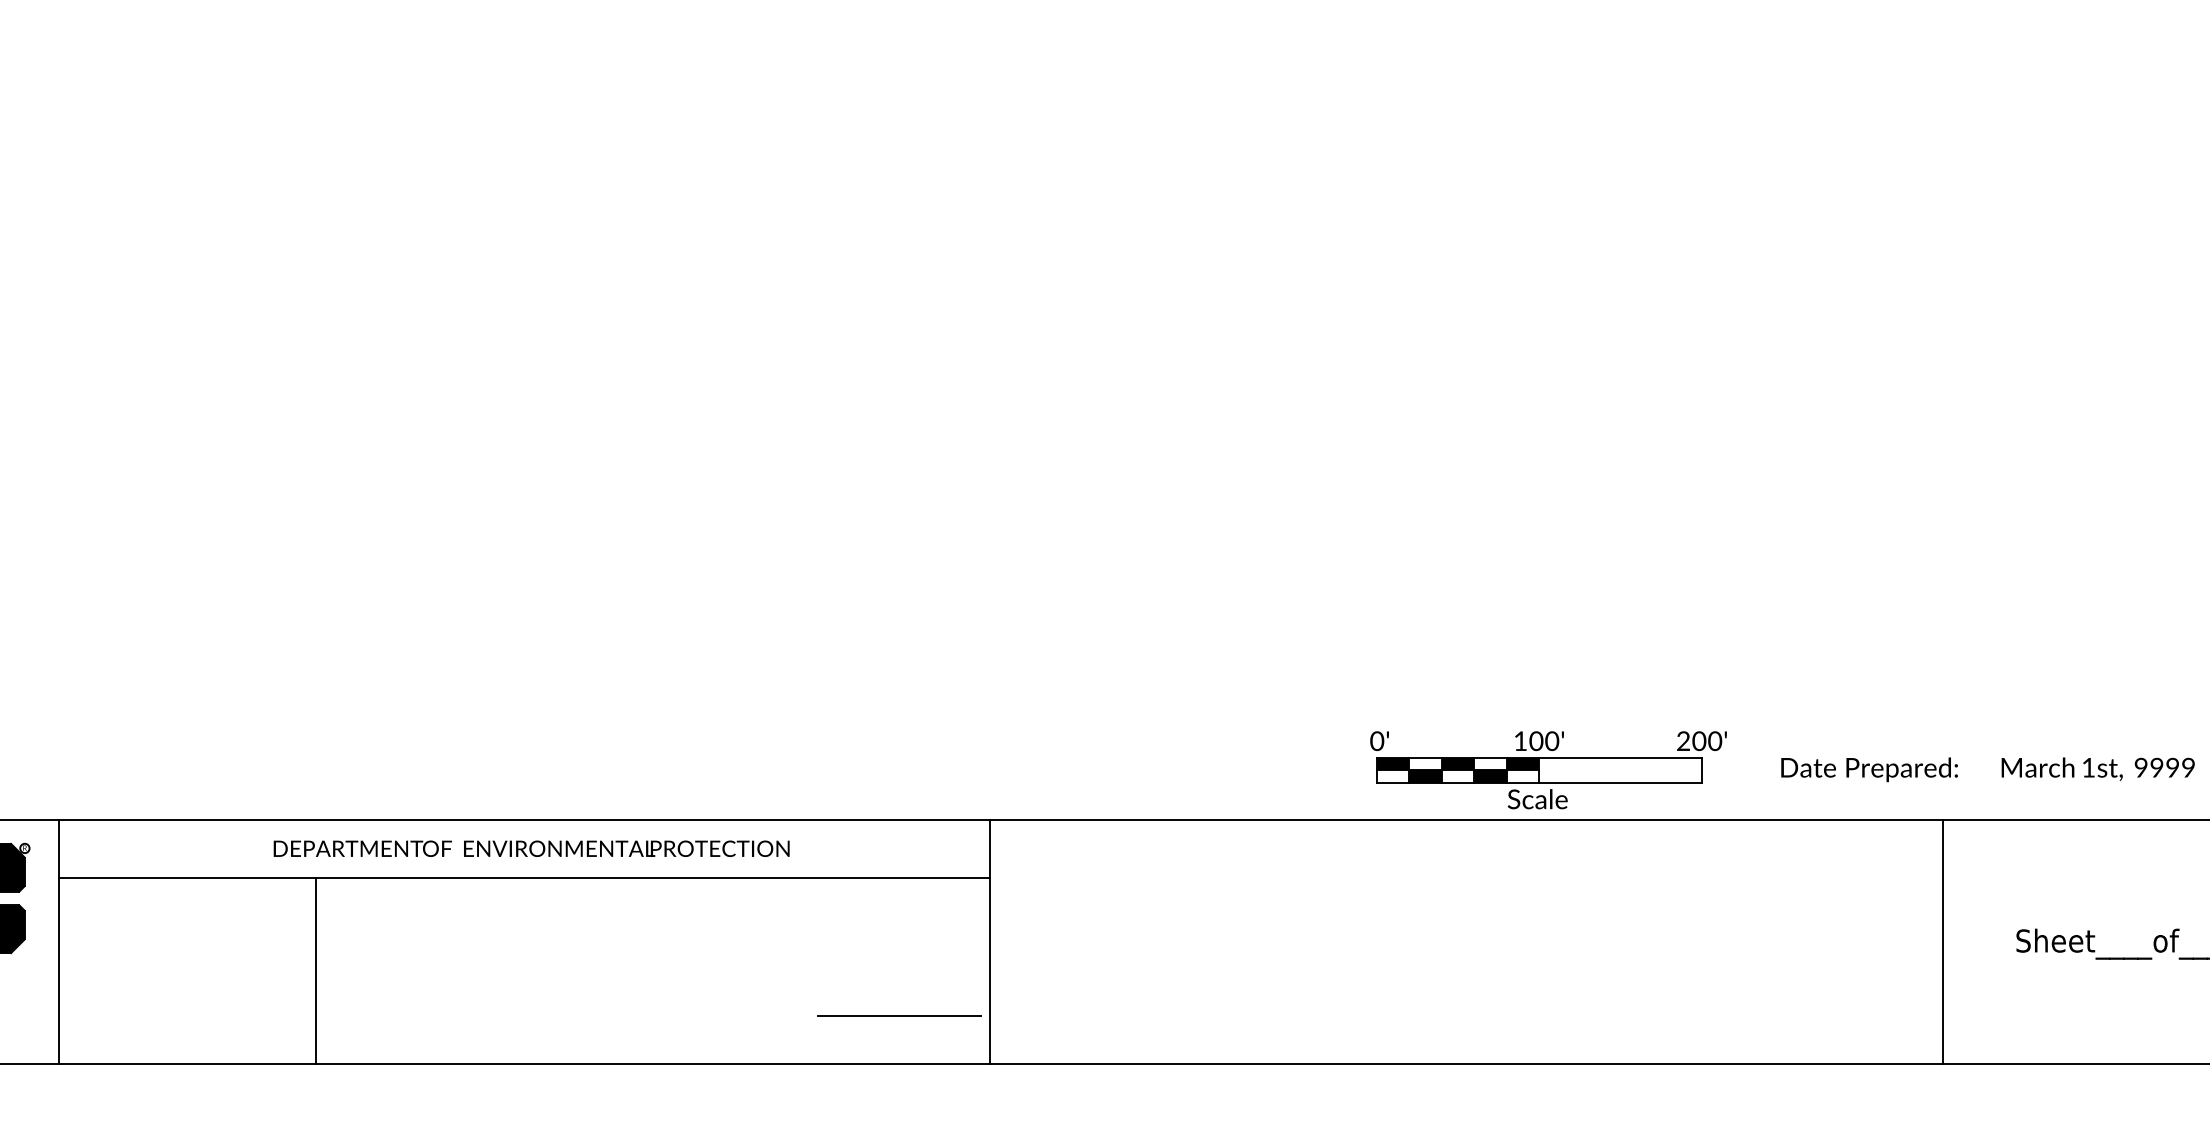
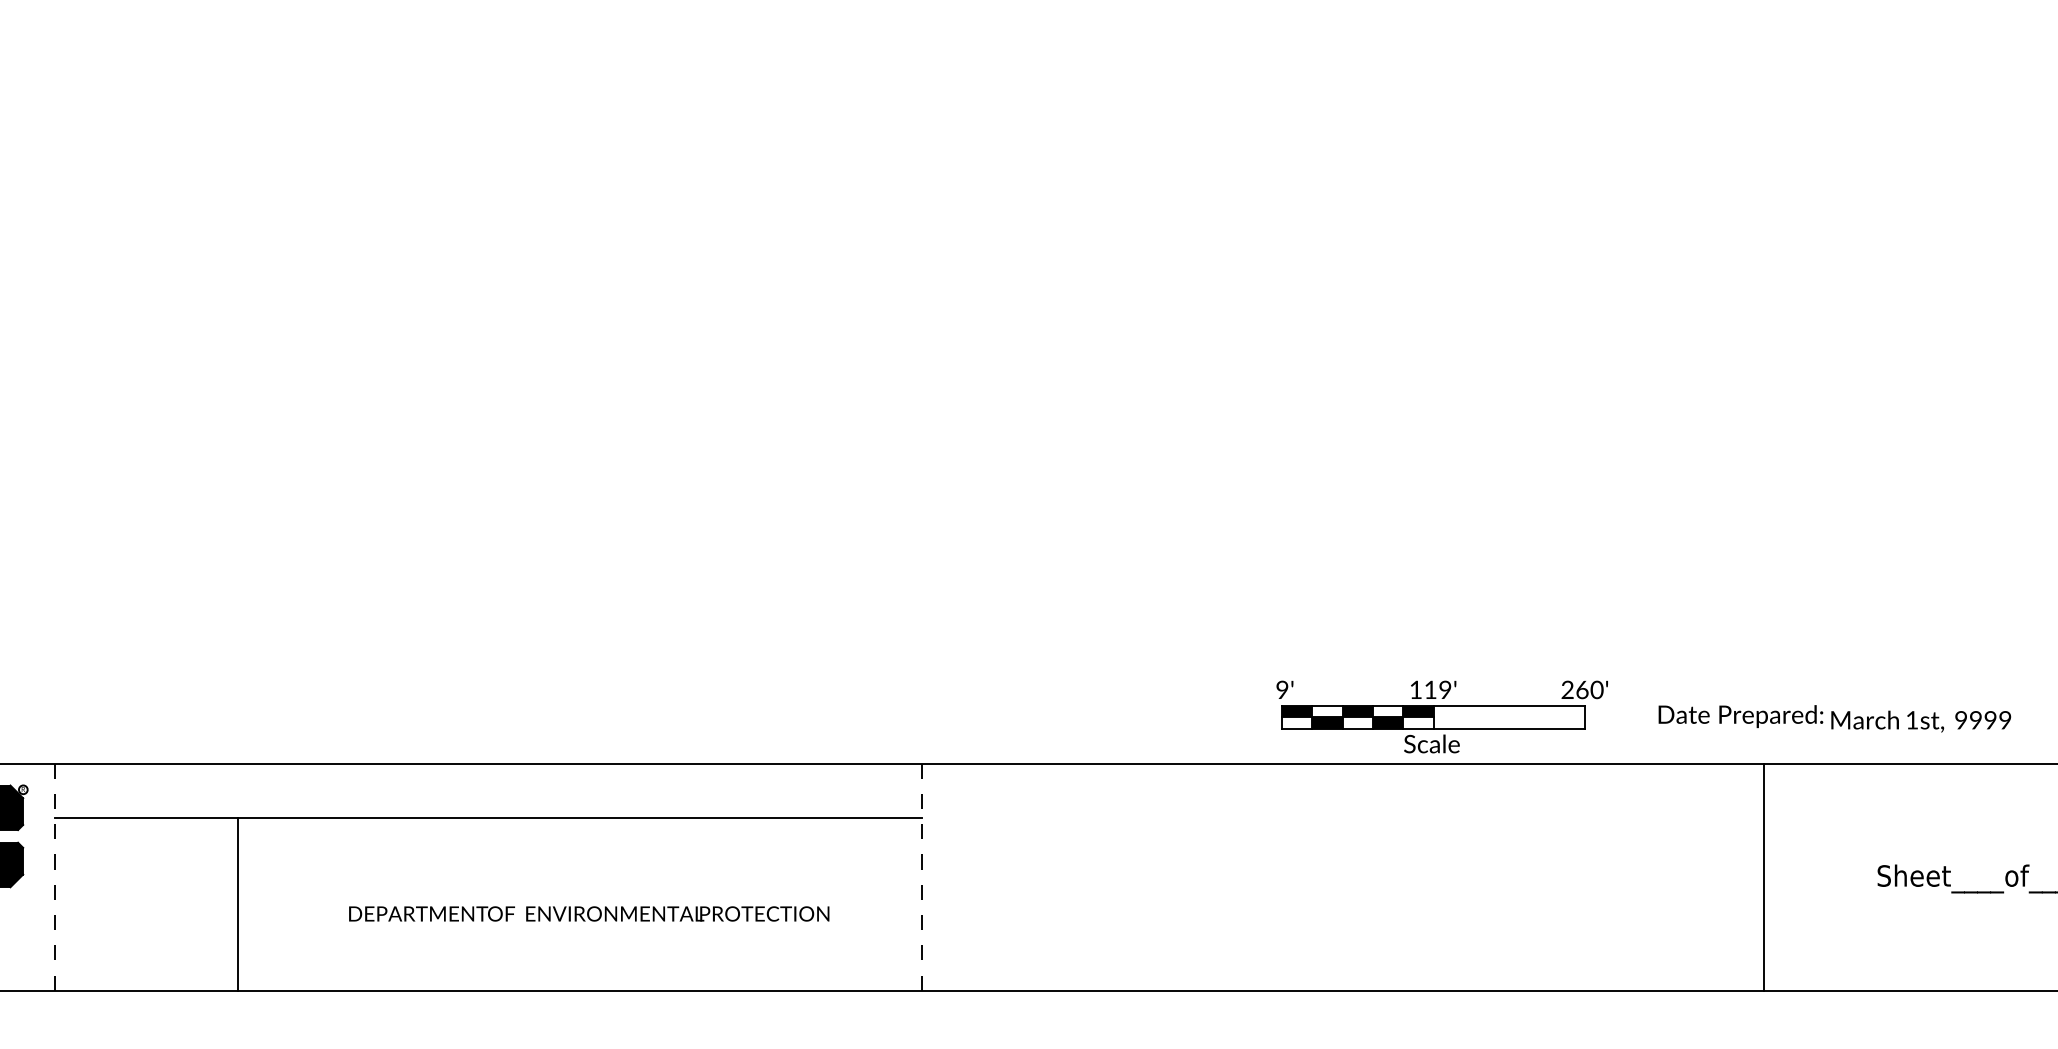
text: (1699, 740) -> (1582, 689), 200' -> 260'
text: (1377, 741) -> (1282, 690), 0' -> 9'
text: (1544, 741) -> (1438, 690), 100' -> 119'
text: (2097, 768) -> (1920, 720), moved
text: (531, 848) -> (589, 913), moved
line: (58, 942) -> (54, 877), solid -> dashed
line: (990, 942) -> (922, 877), solid -> dashed
line: (1943, 942) -> (1764, 877), moved
line: (315, 971) -> (238, 904), moved
line: (899, 1015) -> (837, 945), removed

